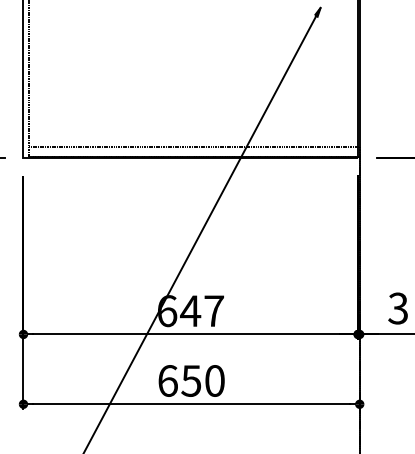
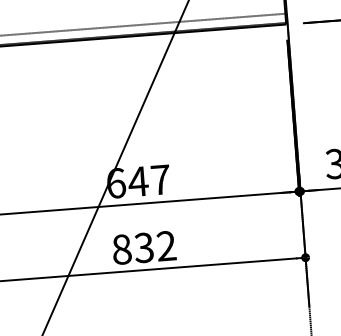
text: (191, 380) -> (144, 247), 650 -> 832

